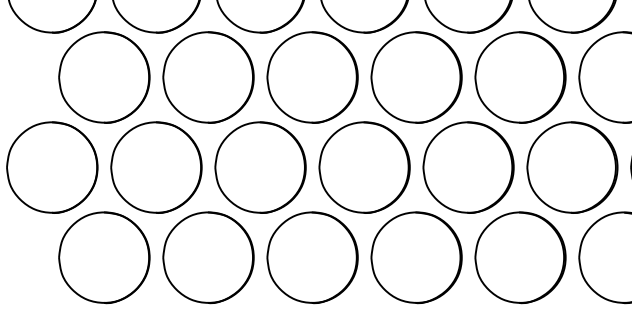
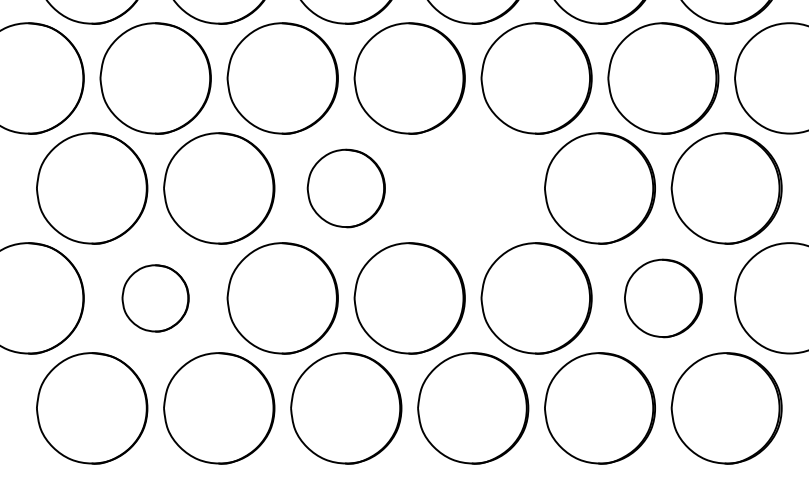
part: (312, 77) -> (346, 188), size x0.7
part: (416, 77) -> (473, 188), removed
part: (156, 167) -> (155, 298), size x0.6
part: (572, 167) -> (663, 298), size x0.7

